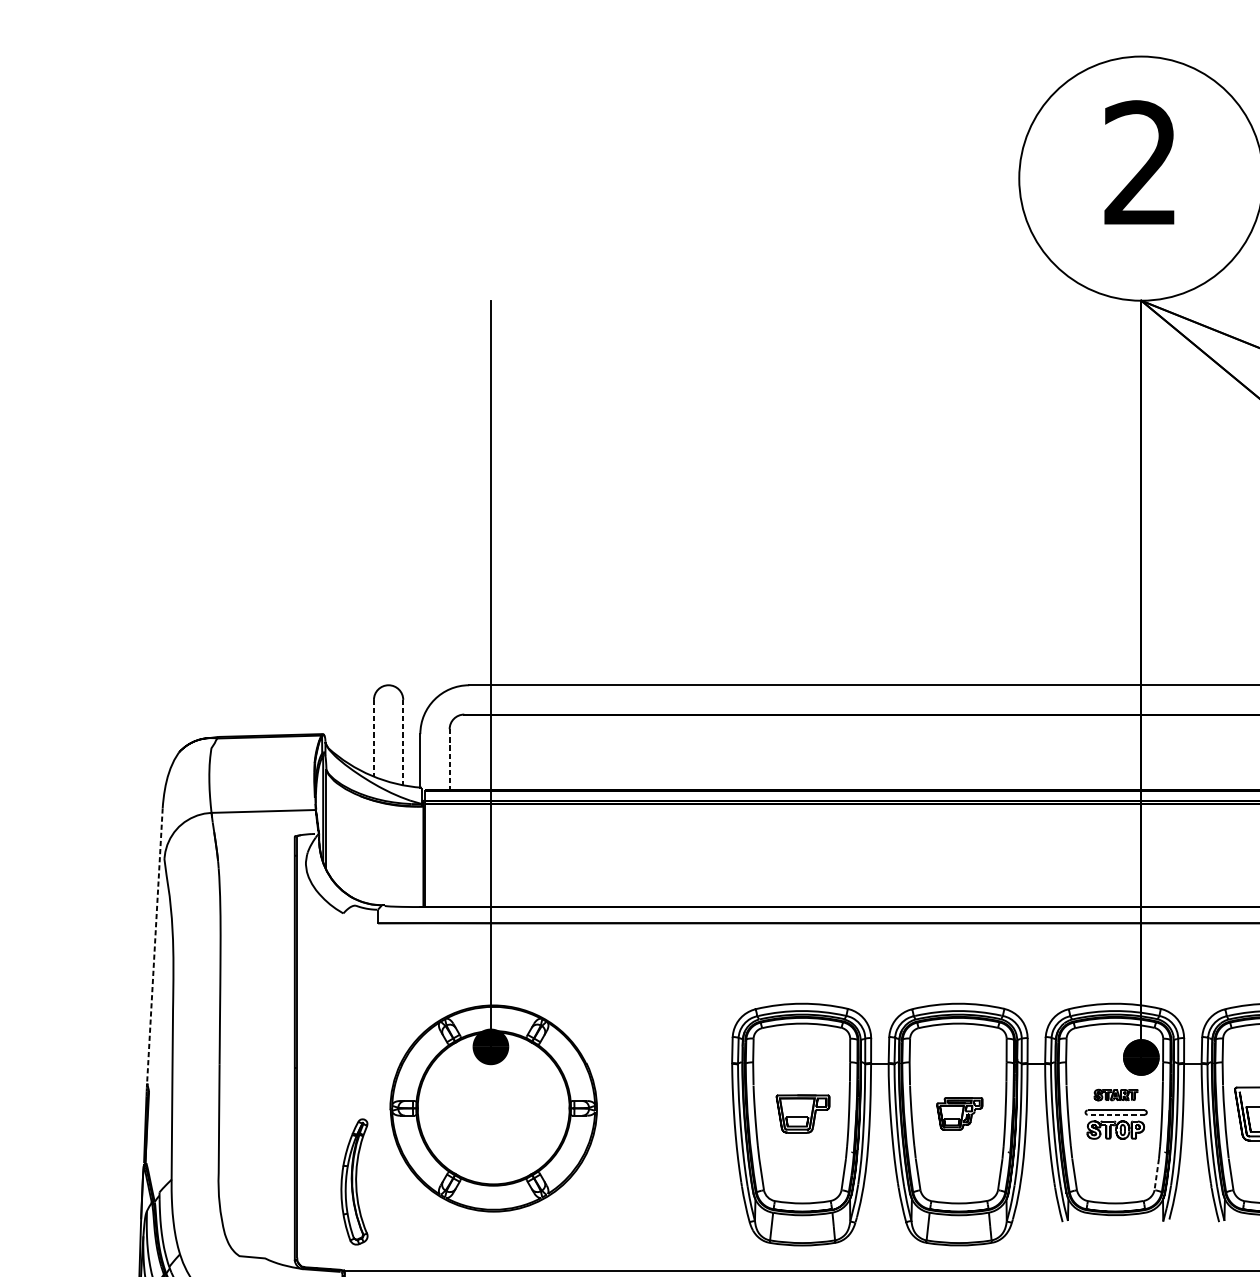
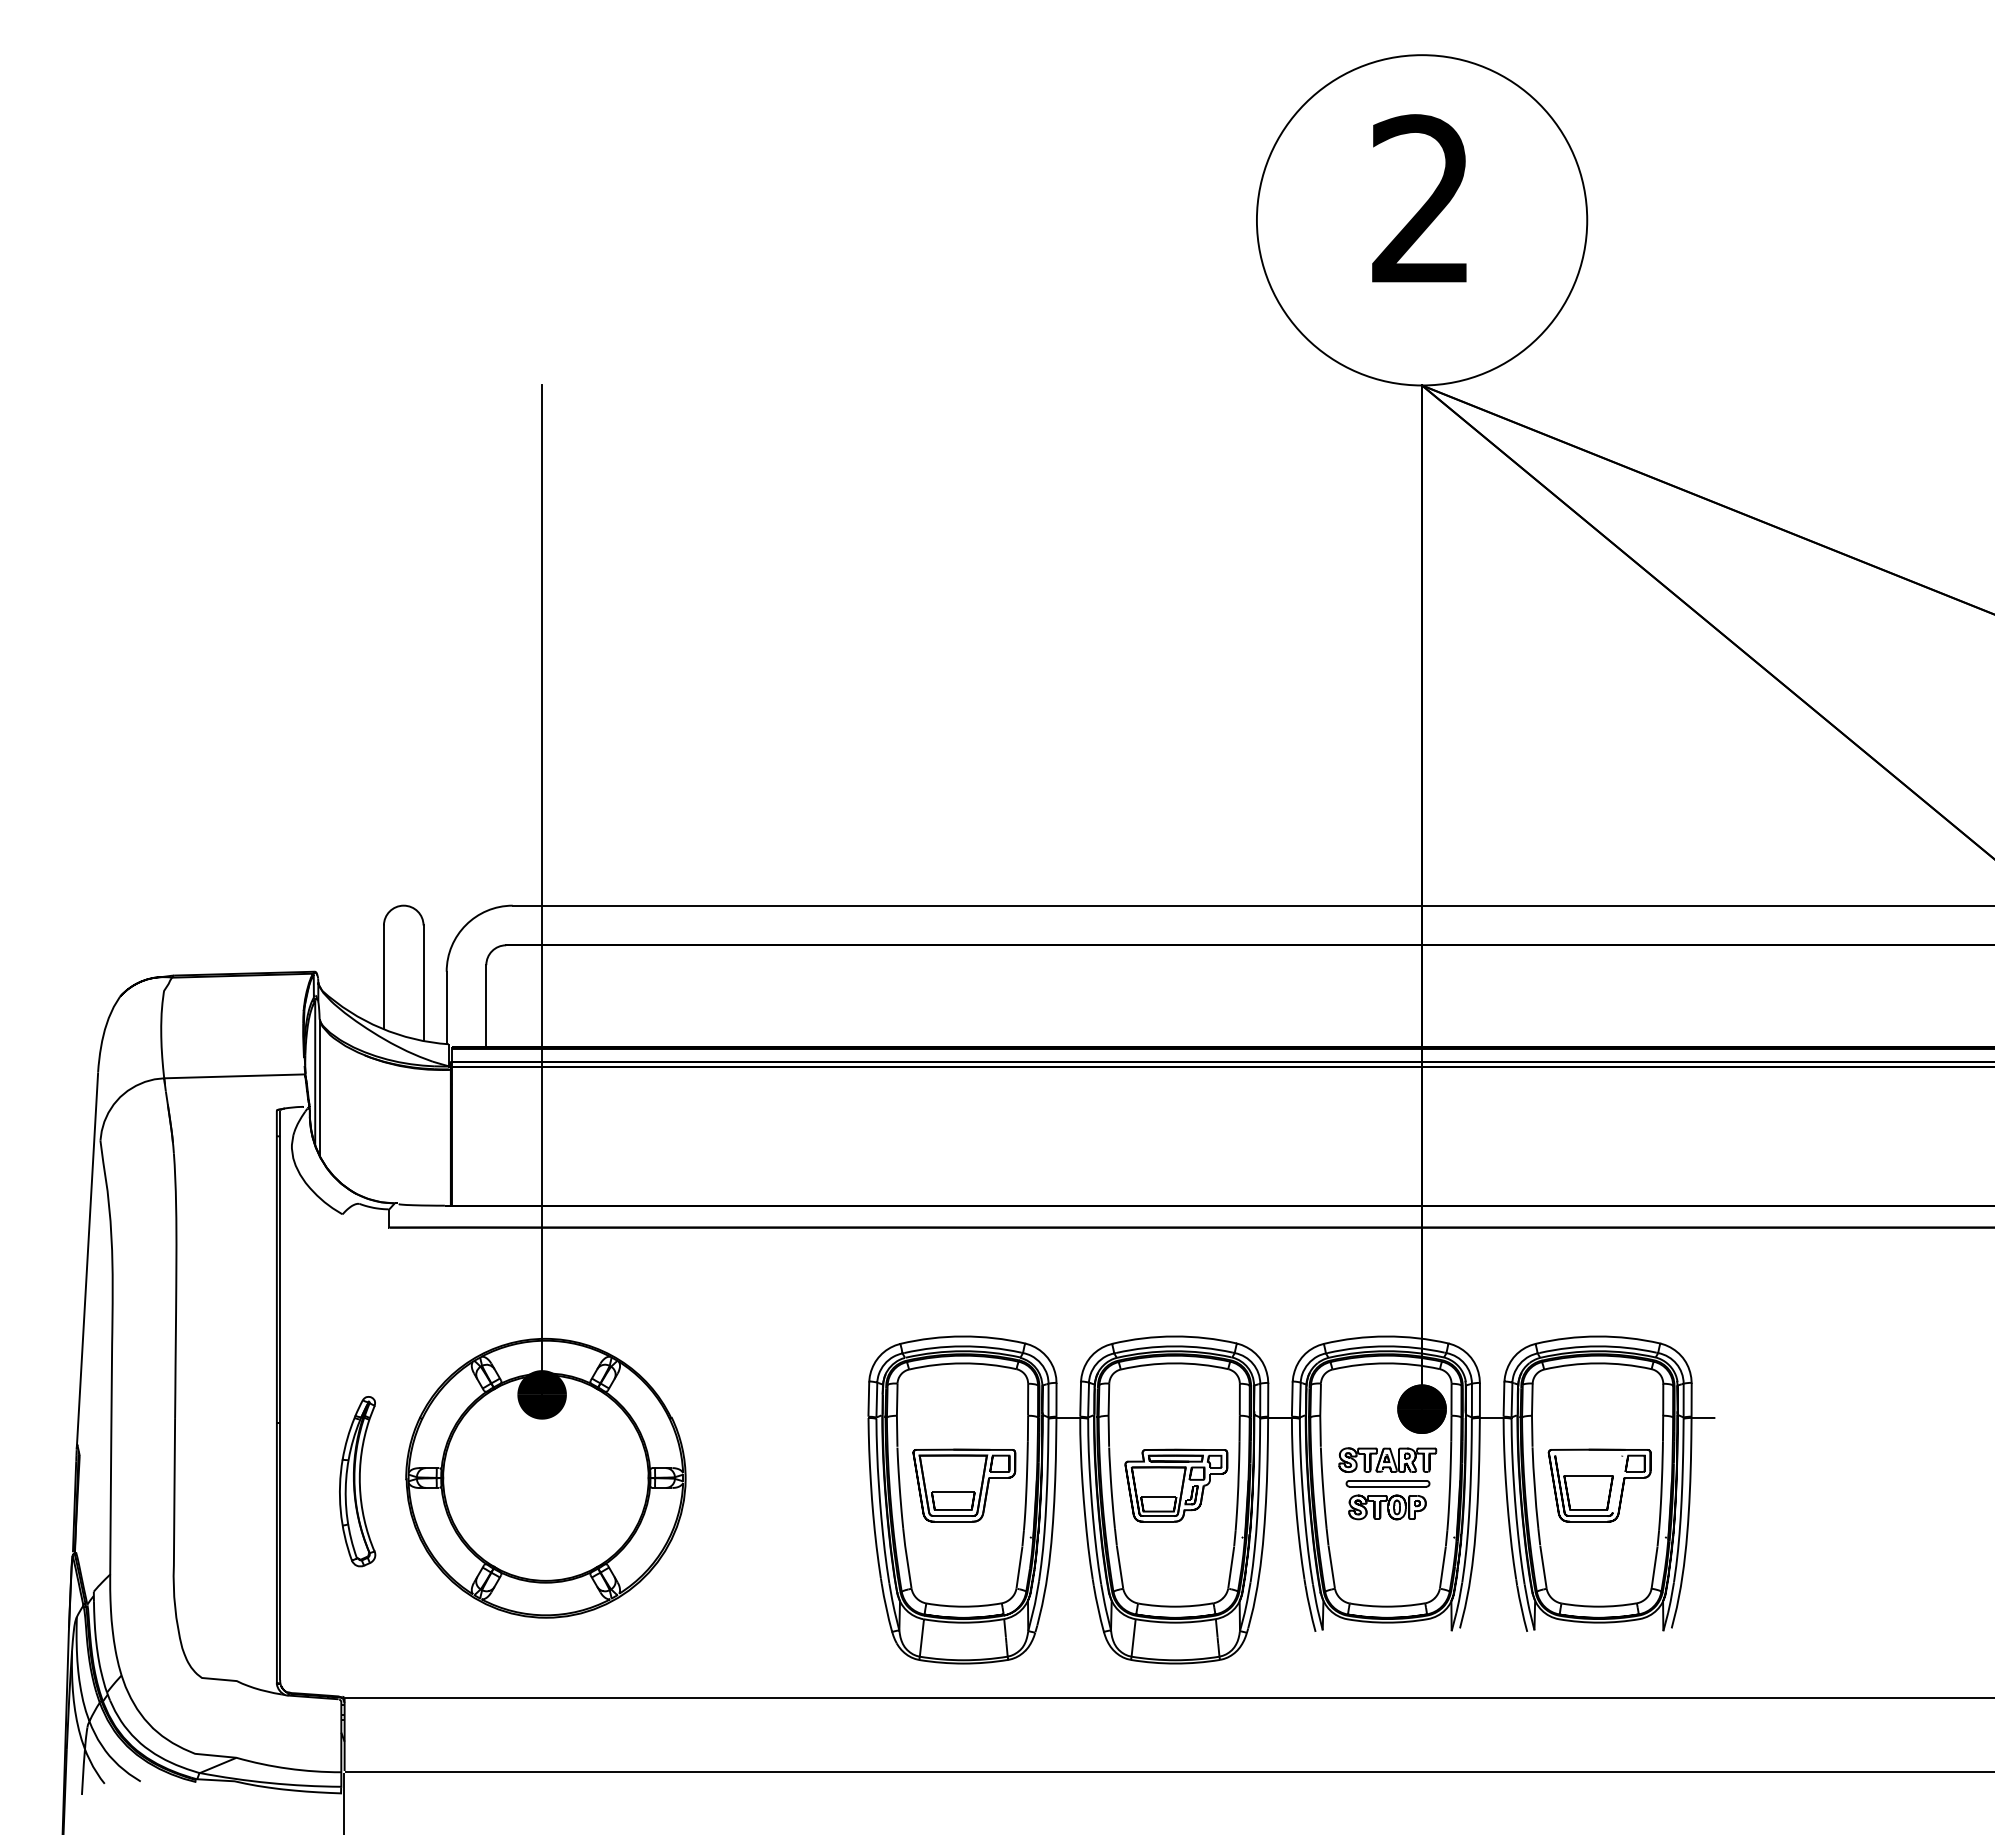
line: (373, 738) -> (383, 977), dashed -> solid
line: (403, 742) -> (423, 983), dashed -> solid
line: (449, 759) -> (486, 1005), dashed -> solid
line: (154, 946) -> (87, 1259), dashed -> solid
part: (1115, 1094) -> (1387, 1459), size x1.67
part: (803, 1113) -> (964, 1485), size x1.43
part: (959, 1113) -> (1176, 1485), size x1.67
line: (1116, 1114) -> (1388, 1486), dashed -> solid
line: (1156, 1175) -> (1442, 1568), dashed -> solid
part: (354, 1181) -> (357, 1481), moved

